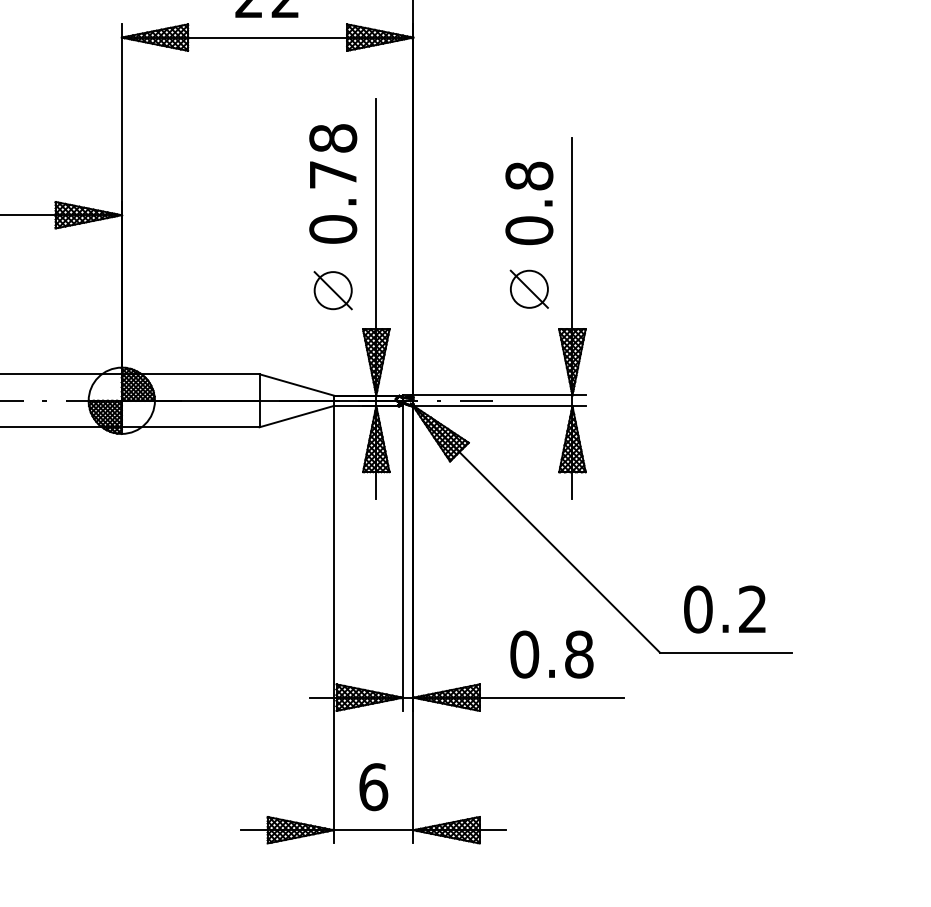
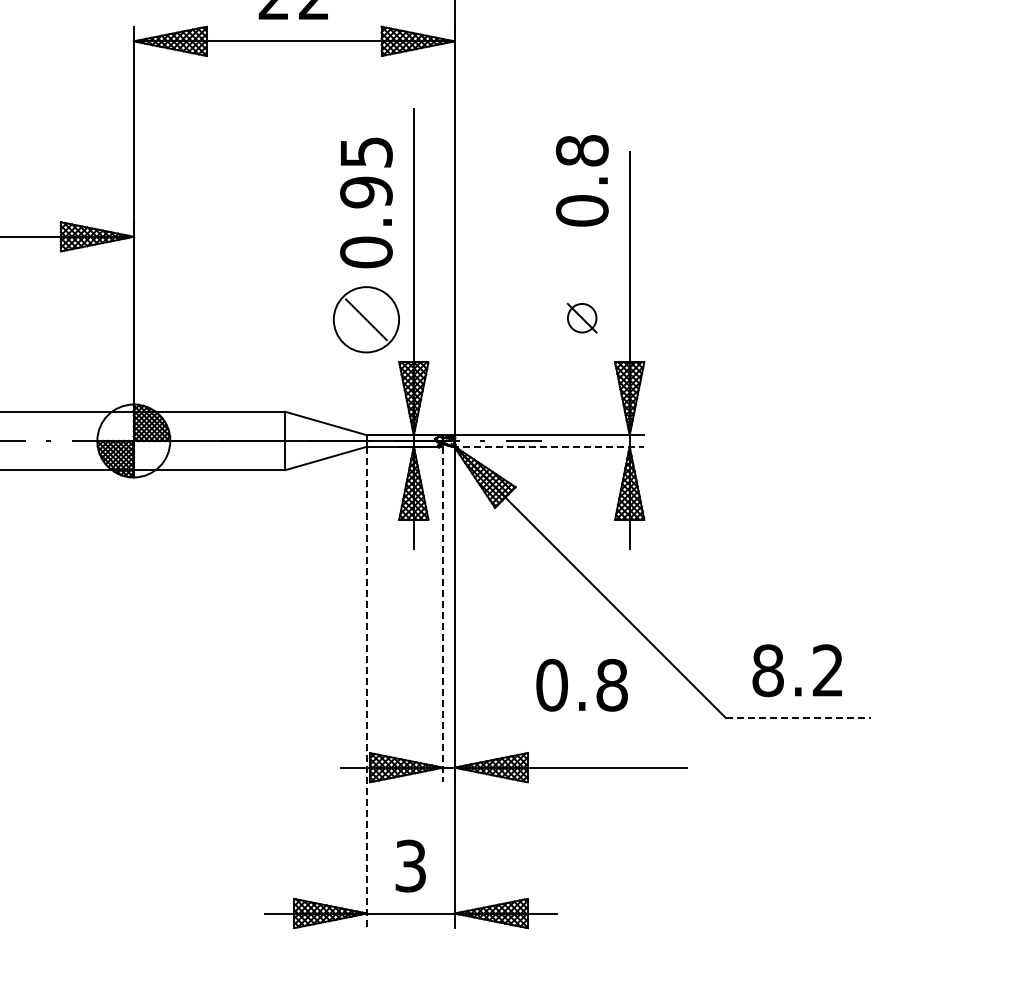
text: (333, 156) -> (366, 172), 0.78 -> 0.95
text: (529, 203) -> (582, 180), moved
part: (528, 288) -> (581, 317), size x0.7
circle: (333, 290) -> (366, 319), size x1.6
line: (498, 405) -> (548, 446), solid -> dashed
line: (403, 558) -> (443, 614), solid -> dashed
text: (698, 609) -> (768, 670), 0.2 -> 8.2
line: (334, 624) -> (367, 687), solid -> dashed
line: (725, 652) -> (798, 718), solid -> dashed
text: (551, 653) -> (581, 684), moved
text: (373, 786) -> (410, 865), 6 -> 3

